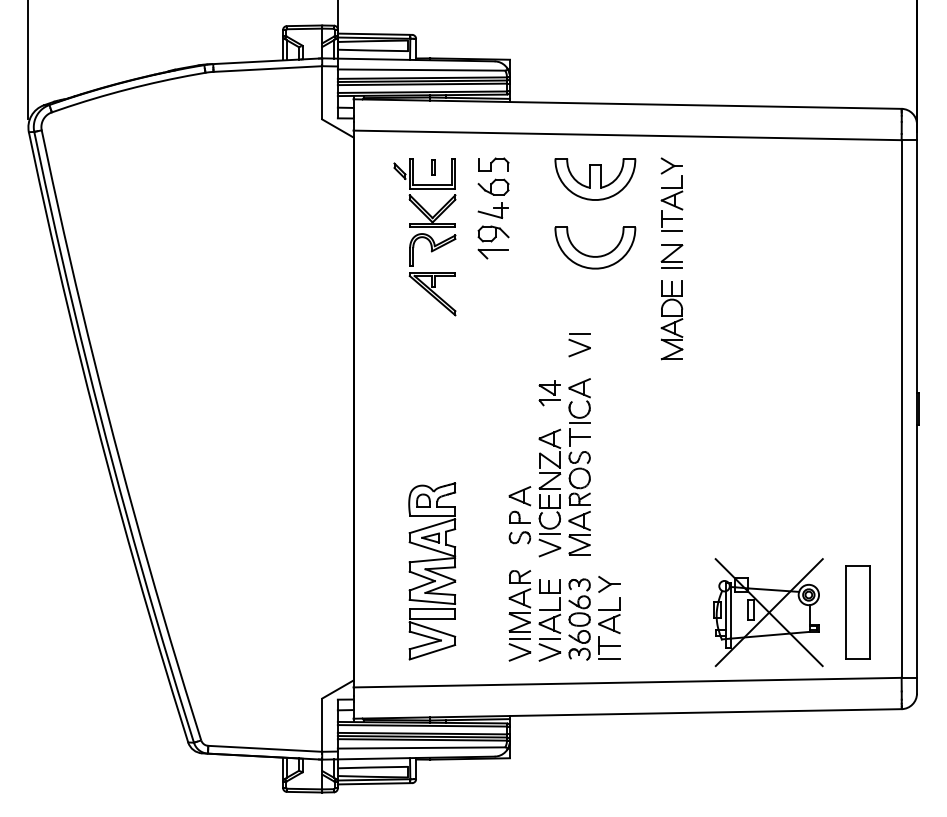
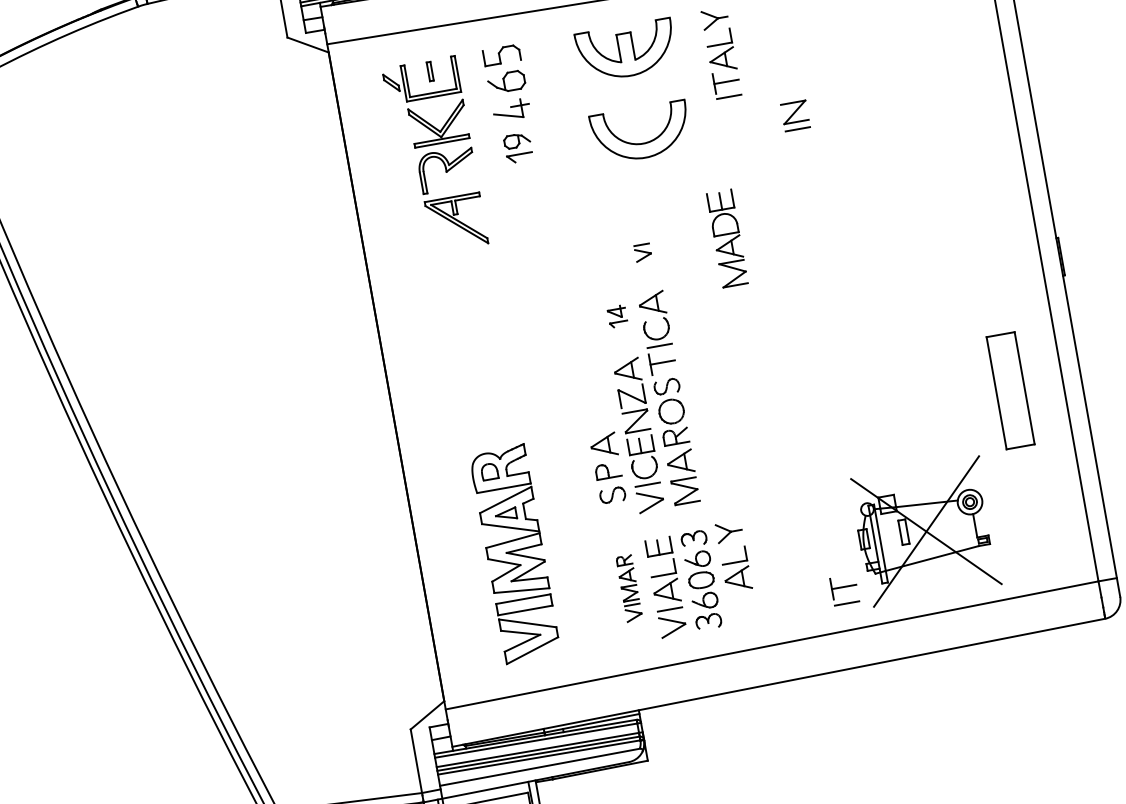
part: (493, 242) -> (518, 148), size x0.7
part: (671, 256) -> (794, 116), moved
part: (671, 320) -> (726, 239), moved
part: (579, 345) -> (642, 252), size x0.6
part: (549, 393) -> (617, 316), size x0.7
part: (857, 612) -> (1010, 390), moved
part: (519, 615) -> (628, 588), size x0.6
part: (609, 647) -> (844, 589), moved

